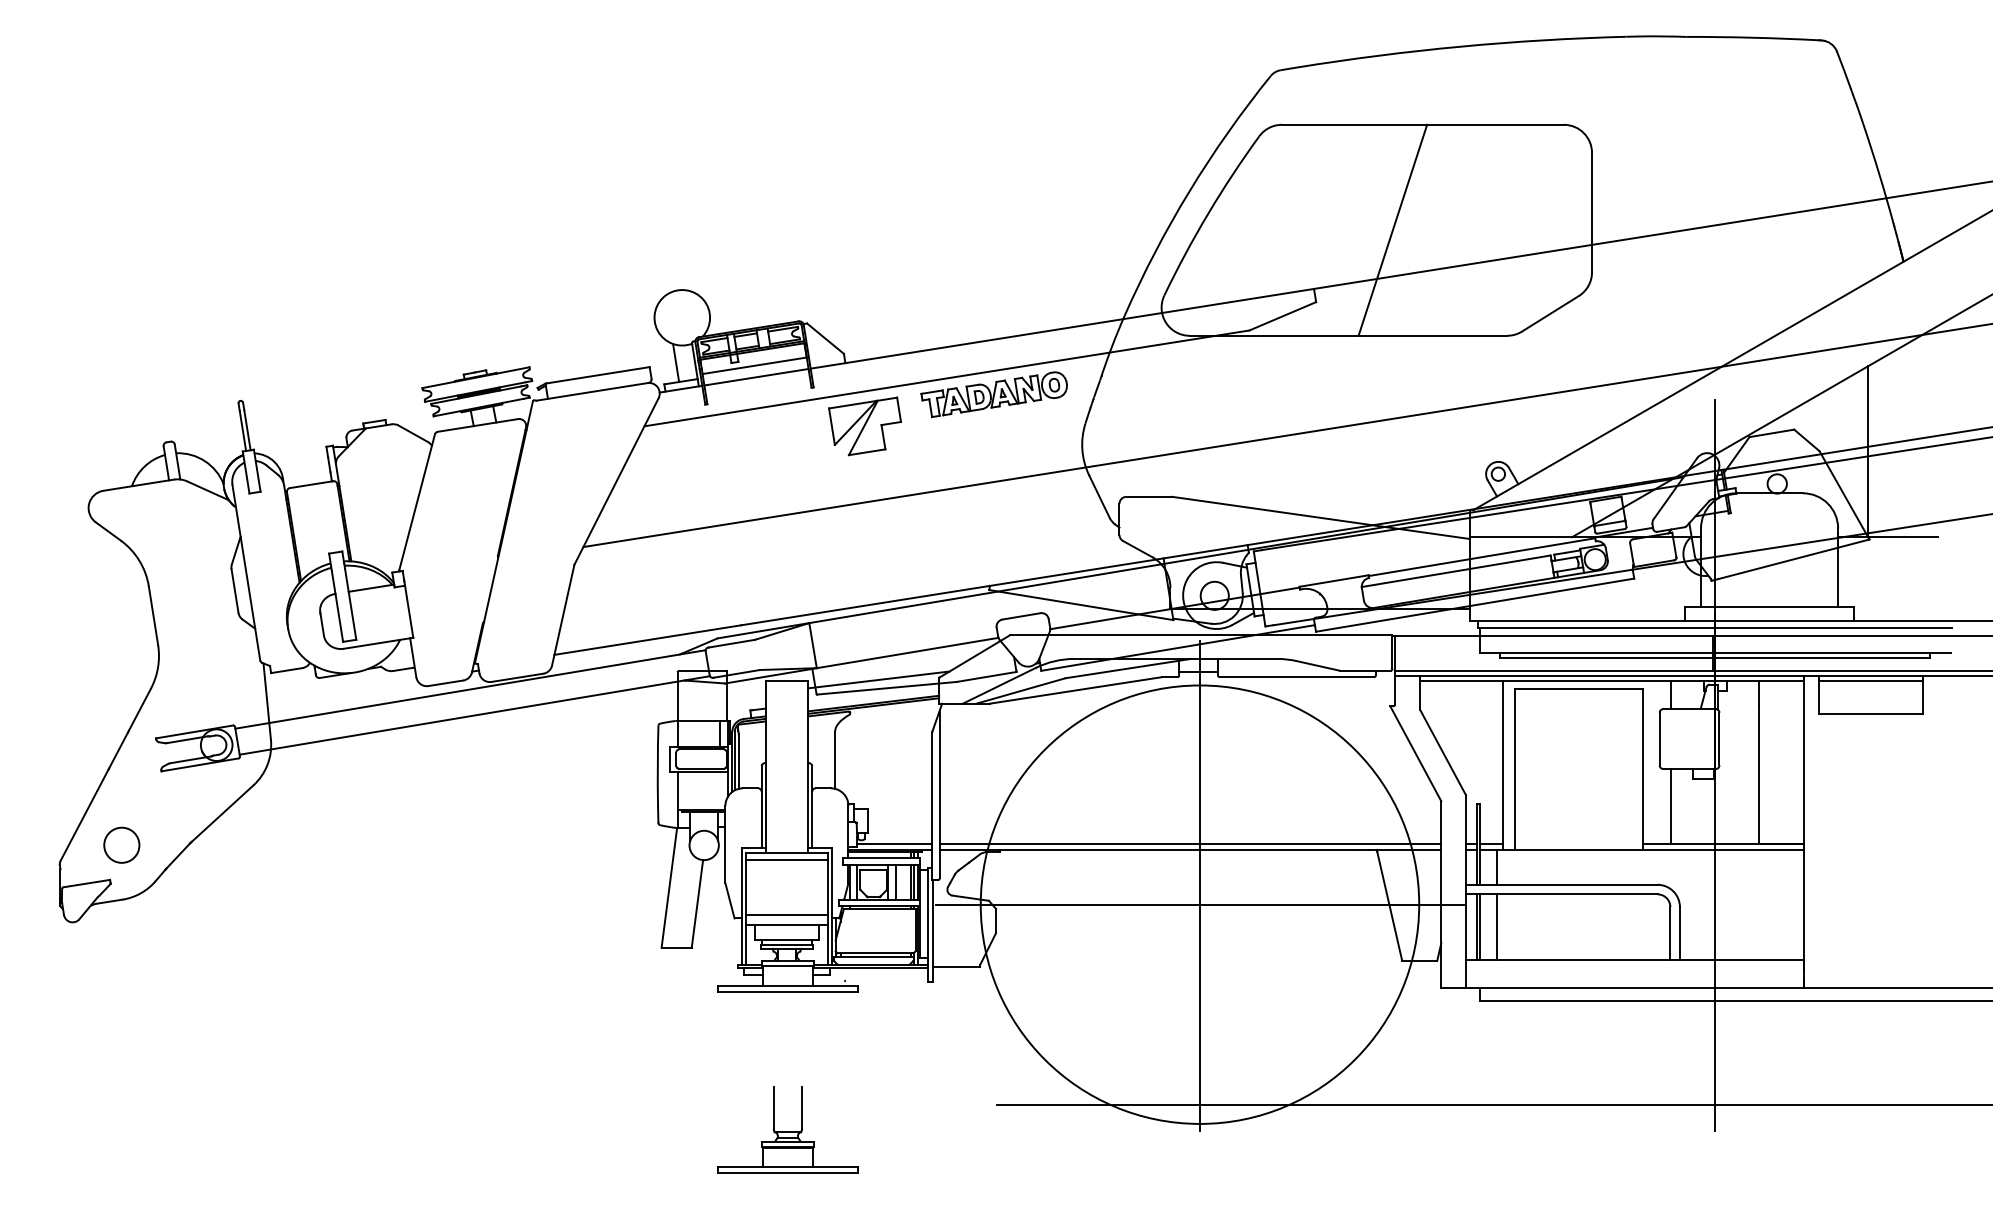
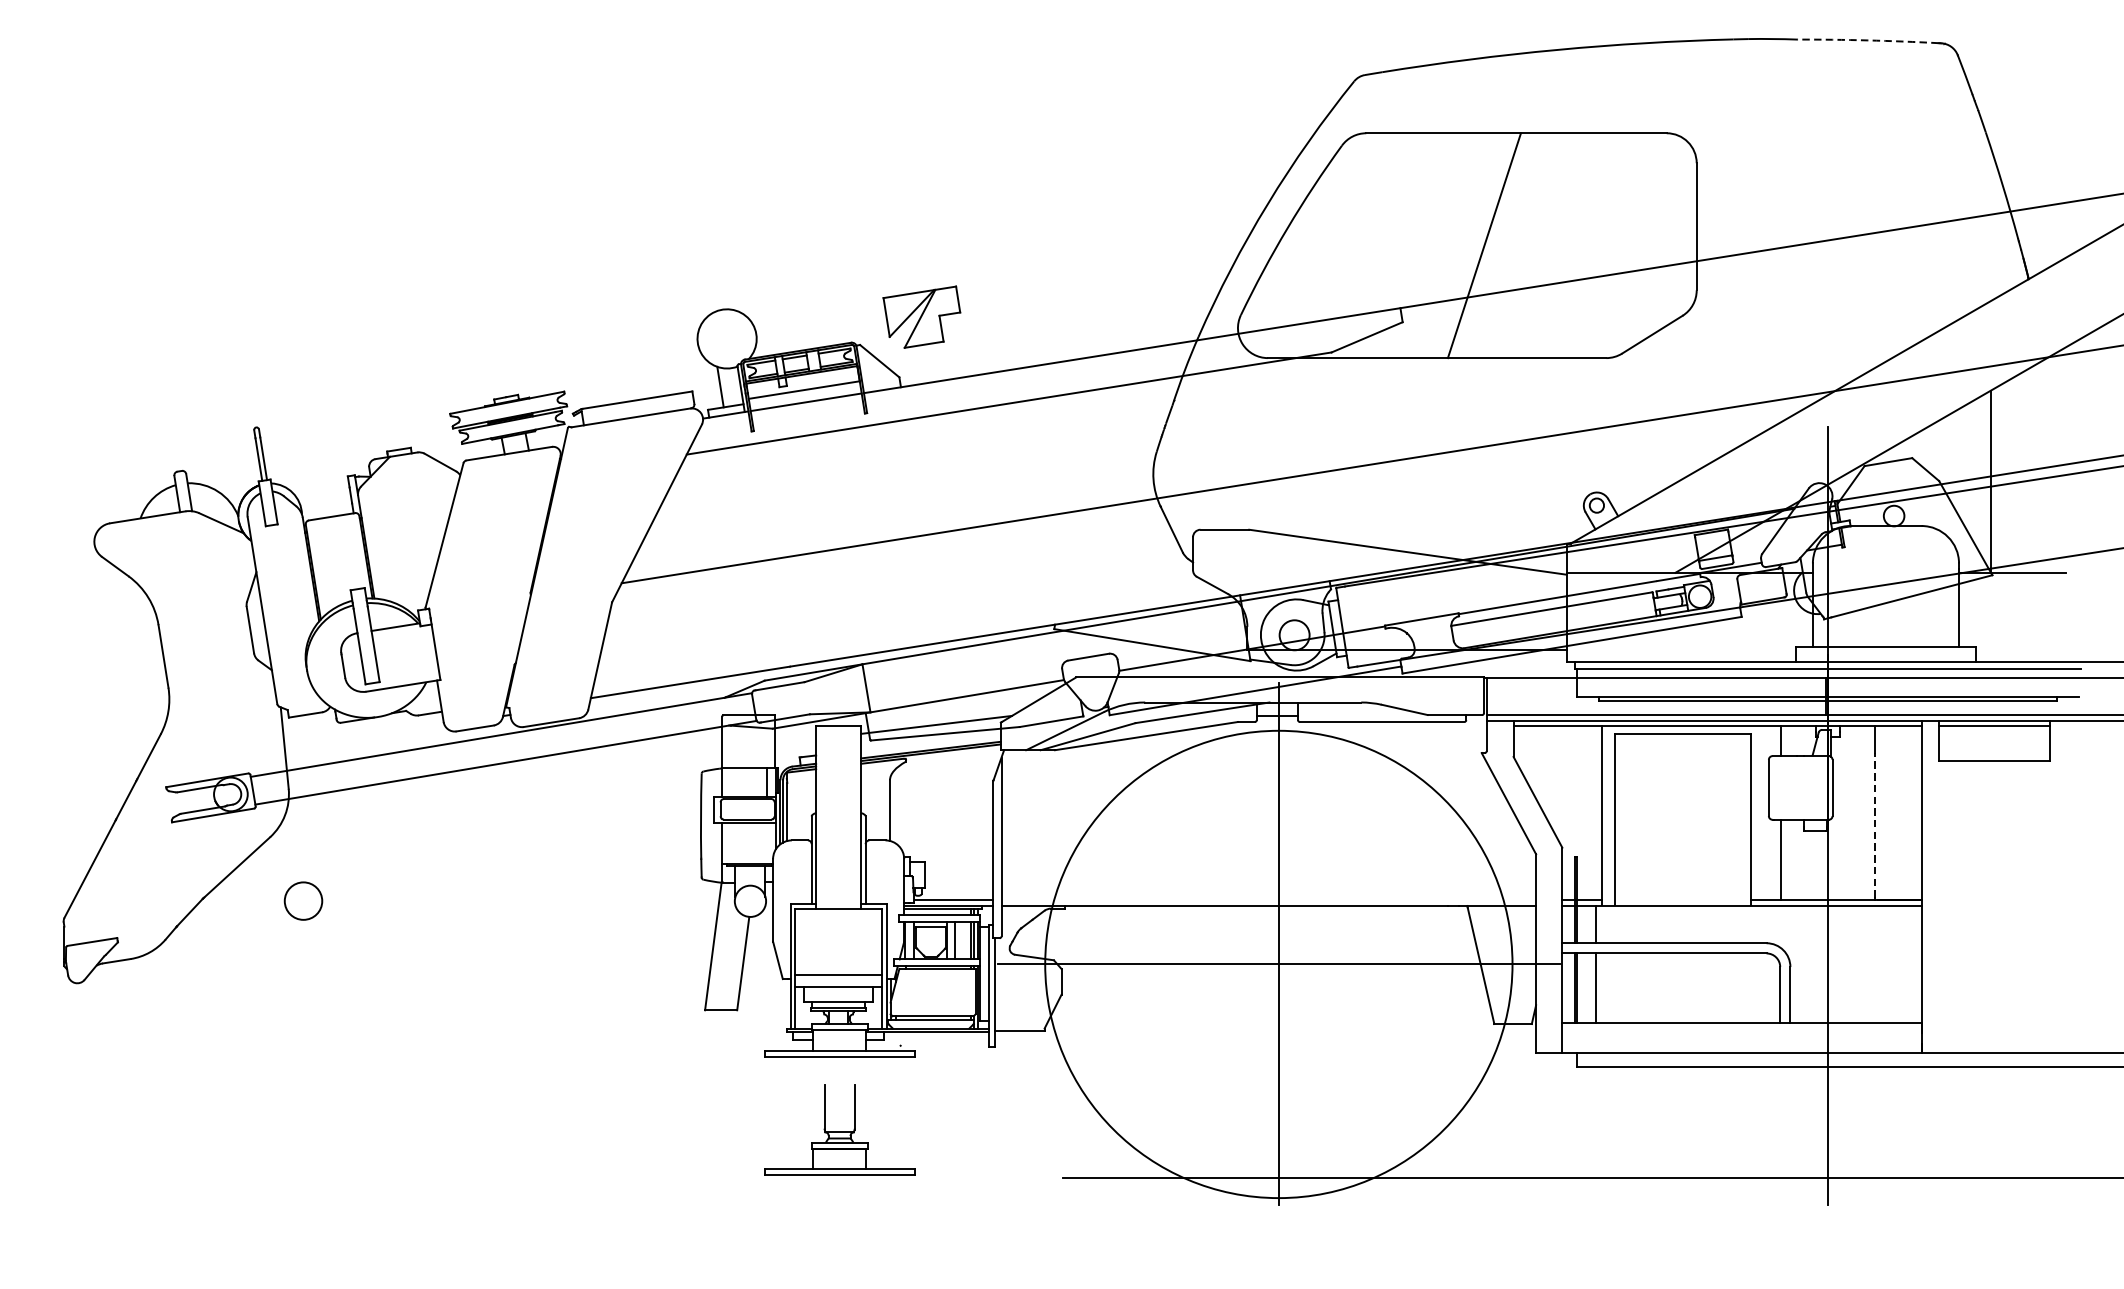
arc: (1752, 37) -> (1867, 40), solid -> dashed
part: (993, 394) -> (1058, 420), removed
part: (864, 426) -> (921, 317), moved
line: (1759, 773) -> (1875, 824), solid -> dashed
circle: (121, 844) -> (303, 900), moved
line: (1190, 844) -> (1268, 900), removed
line: (786, 859) -> (838, 916), removed
part: (787, 1129) -> (839, 1129), moved

